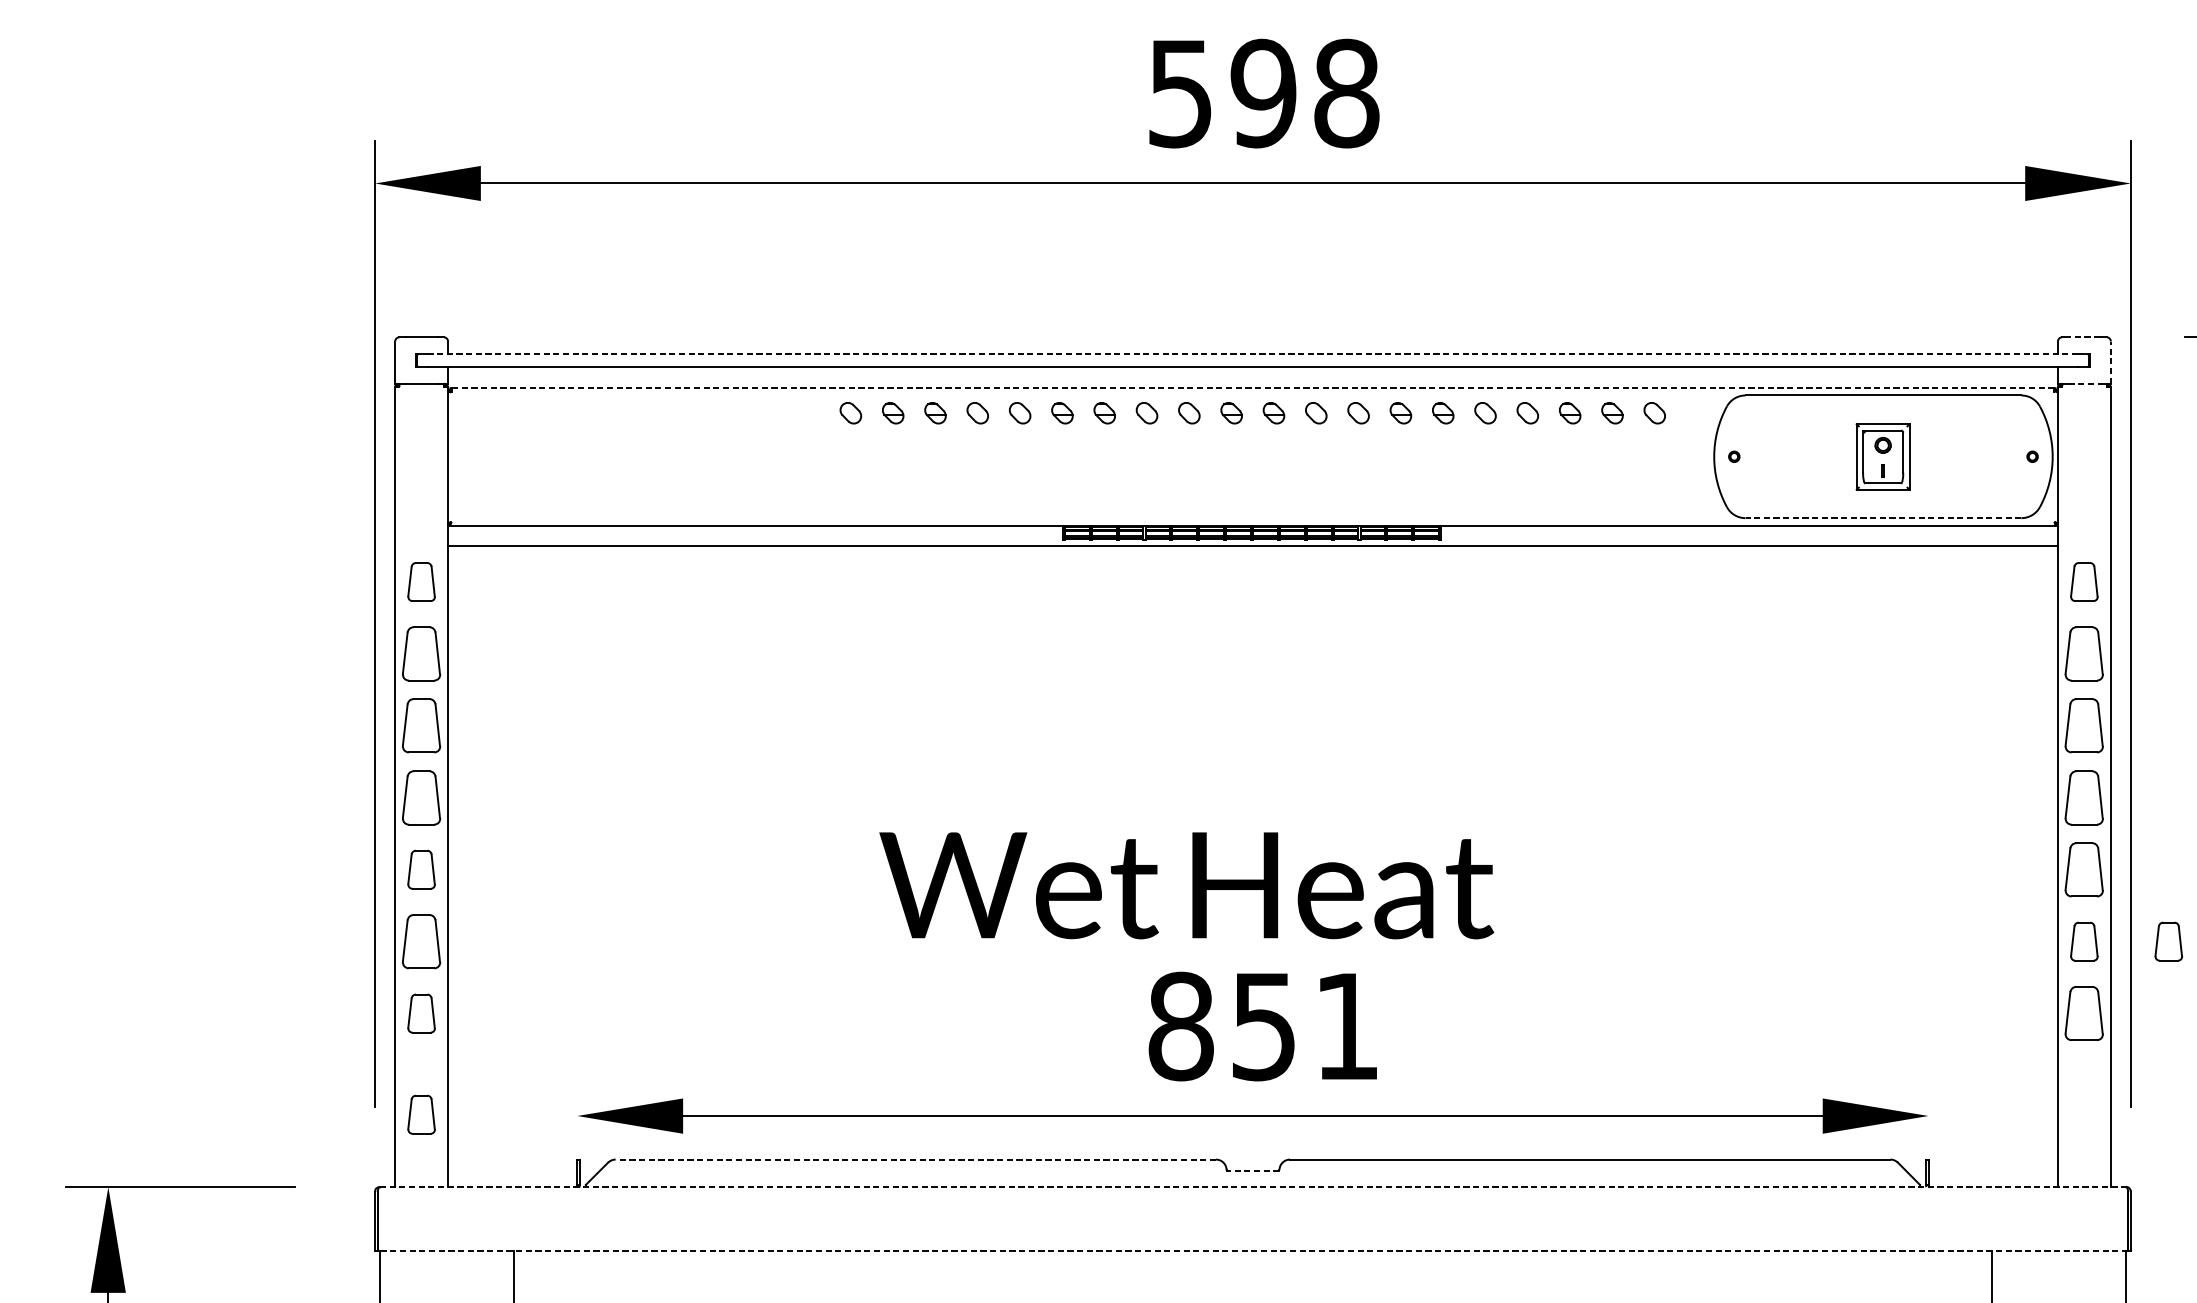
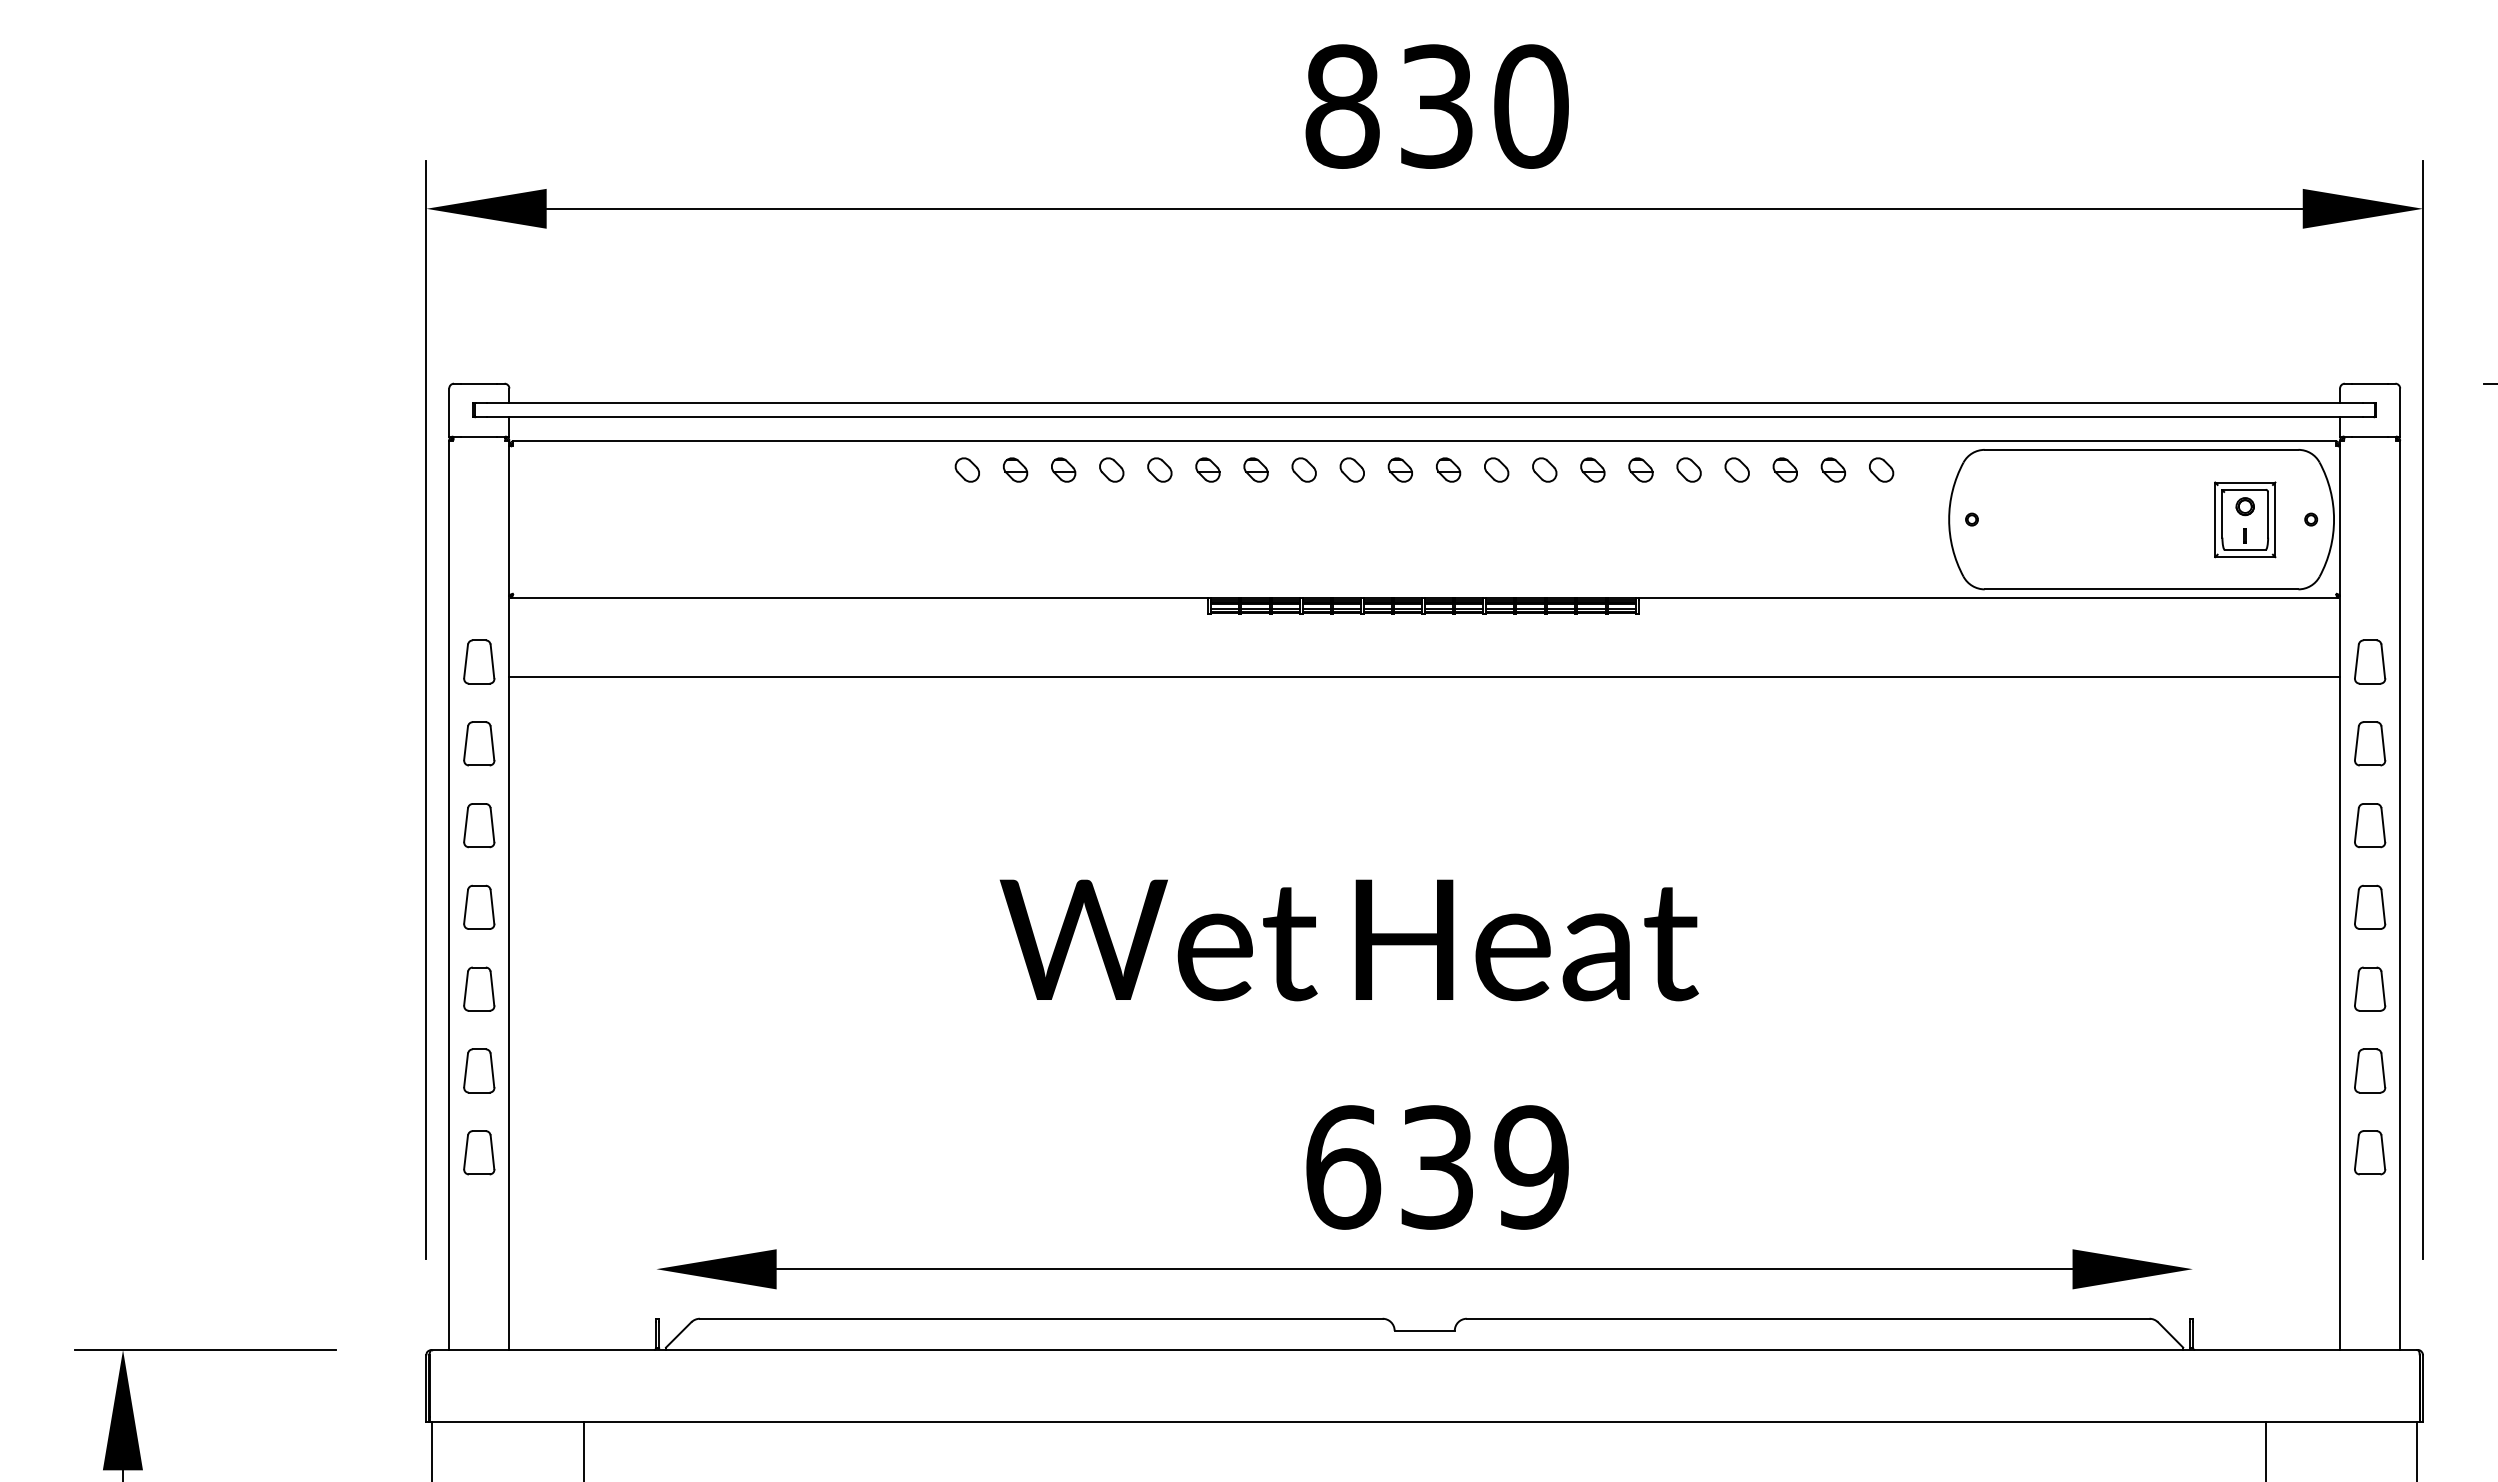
text: (1263, 93) -> (1436, 106), 598 -> 830
line: (2083, 337) -> (2369, 383), dashed -> solid
line: (1252, 353) -> (1424, 402), dashed -> solid
line: (2111, 362) -> (2400, 412), dashed -> solid
line: (2084, 383) -> (2370, 436), dashed -> solid
line: (1252, 388) -> (1424, 441), dashed -> solid
part: (1883, 456) -> (2245, 519), moved
line: (1883, 518) -> (2141, 589), dashed -> solid
line: (1252, 545) -> (1424, 676), moved
part: (421, 653) -> (479, 743), size x0.71
part: (2084, 653) -> (2370, 743), size x0.71
part: (421, 725) -> (479, 825), size x0.71
part: (2084, 725) -> (2370, 825), size x0.71
part: (421, 797) -> (479, 906), size x0.71
part: (2084, 797) -> (2370, 906), size x0.71
part: (2084, 869) -> (2370, 988), size x0.71
text: (1186, 885) -> (1348, 940), moved
part: (421, 941) -> (479, 1070), size x0.71
part: (2169, 941) -> (2466, 1070), removed
part: (2084, 1013) -> (2370, 1152), size x0.71
text: (1264, 1026) -> (1437, 1167), 851 -> 639
part: (421, 1114) -> (479, 1267), removed
line: (915, 1159) -> (1040, 1318), dashed -> solid
line: (1252, 1170) -> (1424, 1331), dashed -> solid
line: (1252, 1187) -> (1424, 1350), dashed -> solid
line: (1252, 1250) -> (1424, 1422), dashed -> solid

